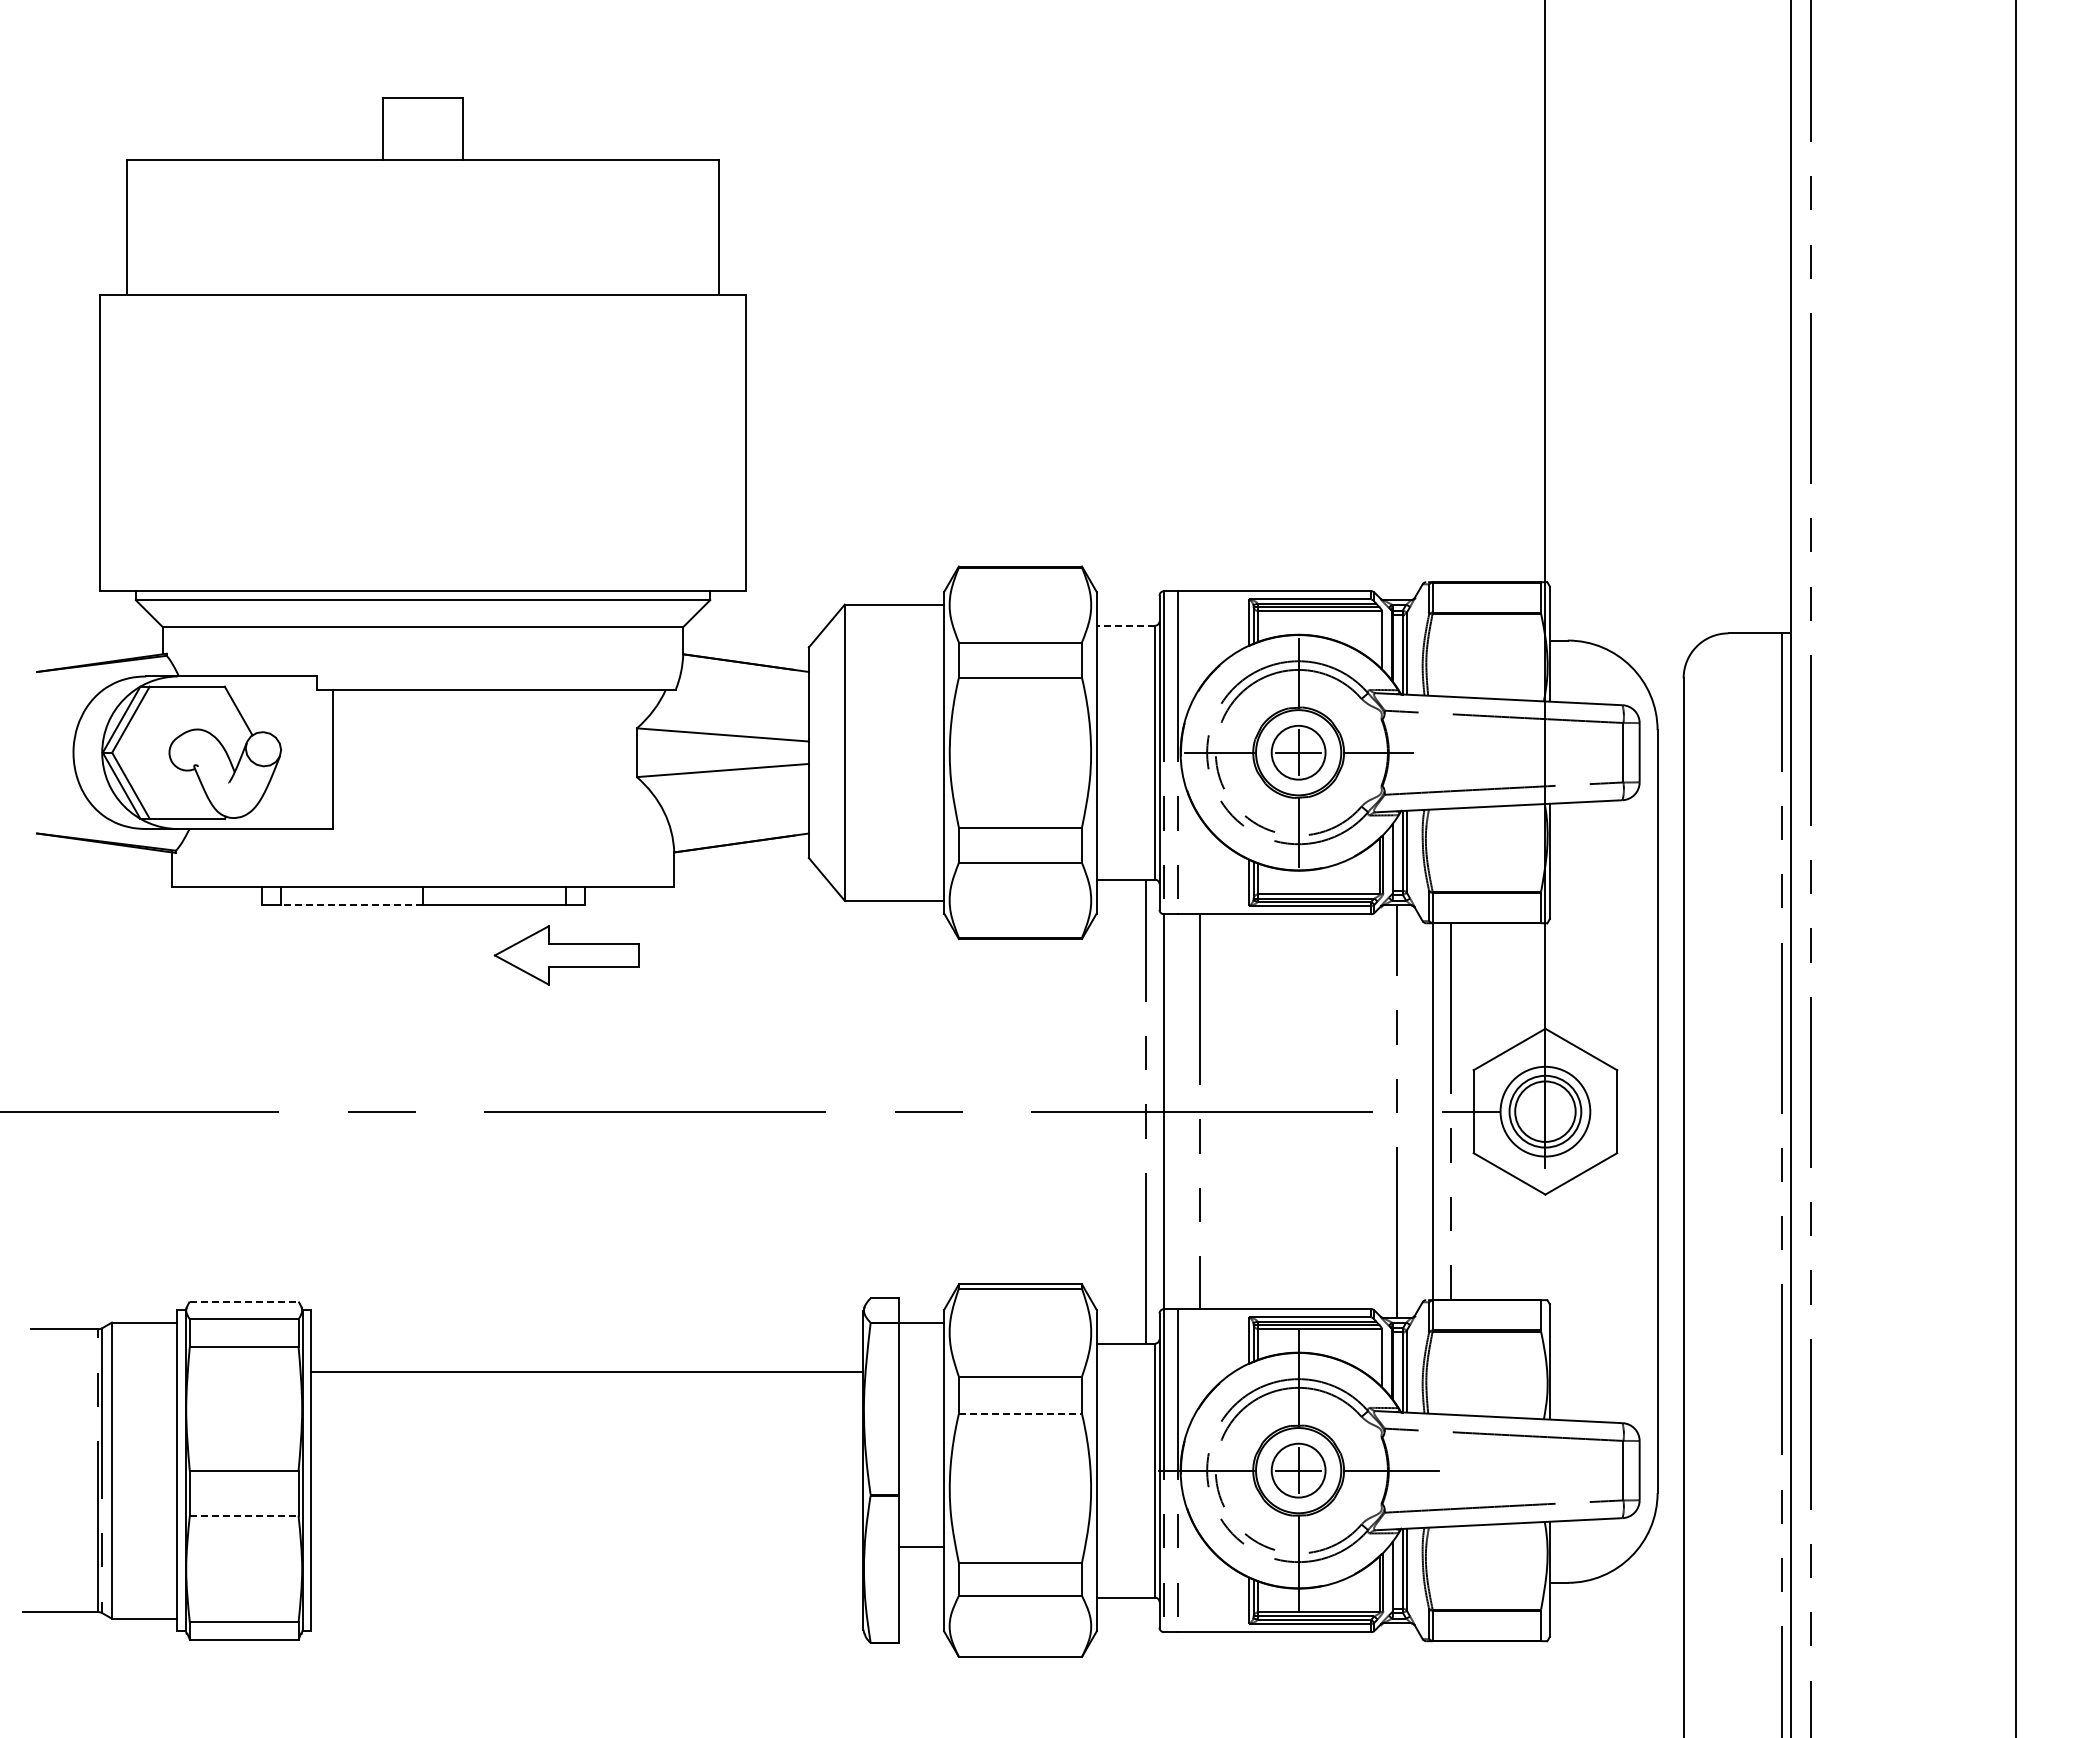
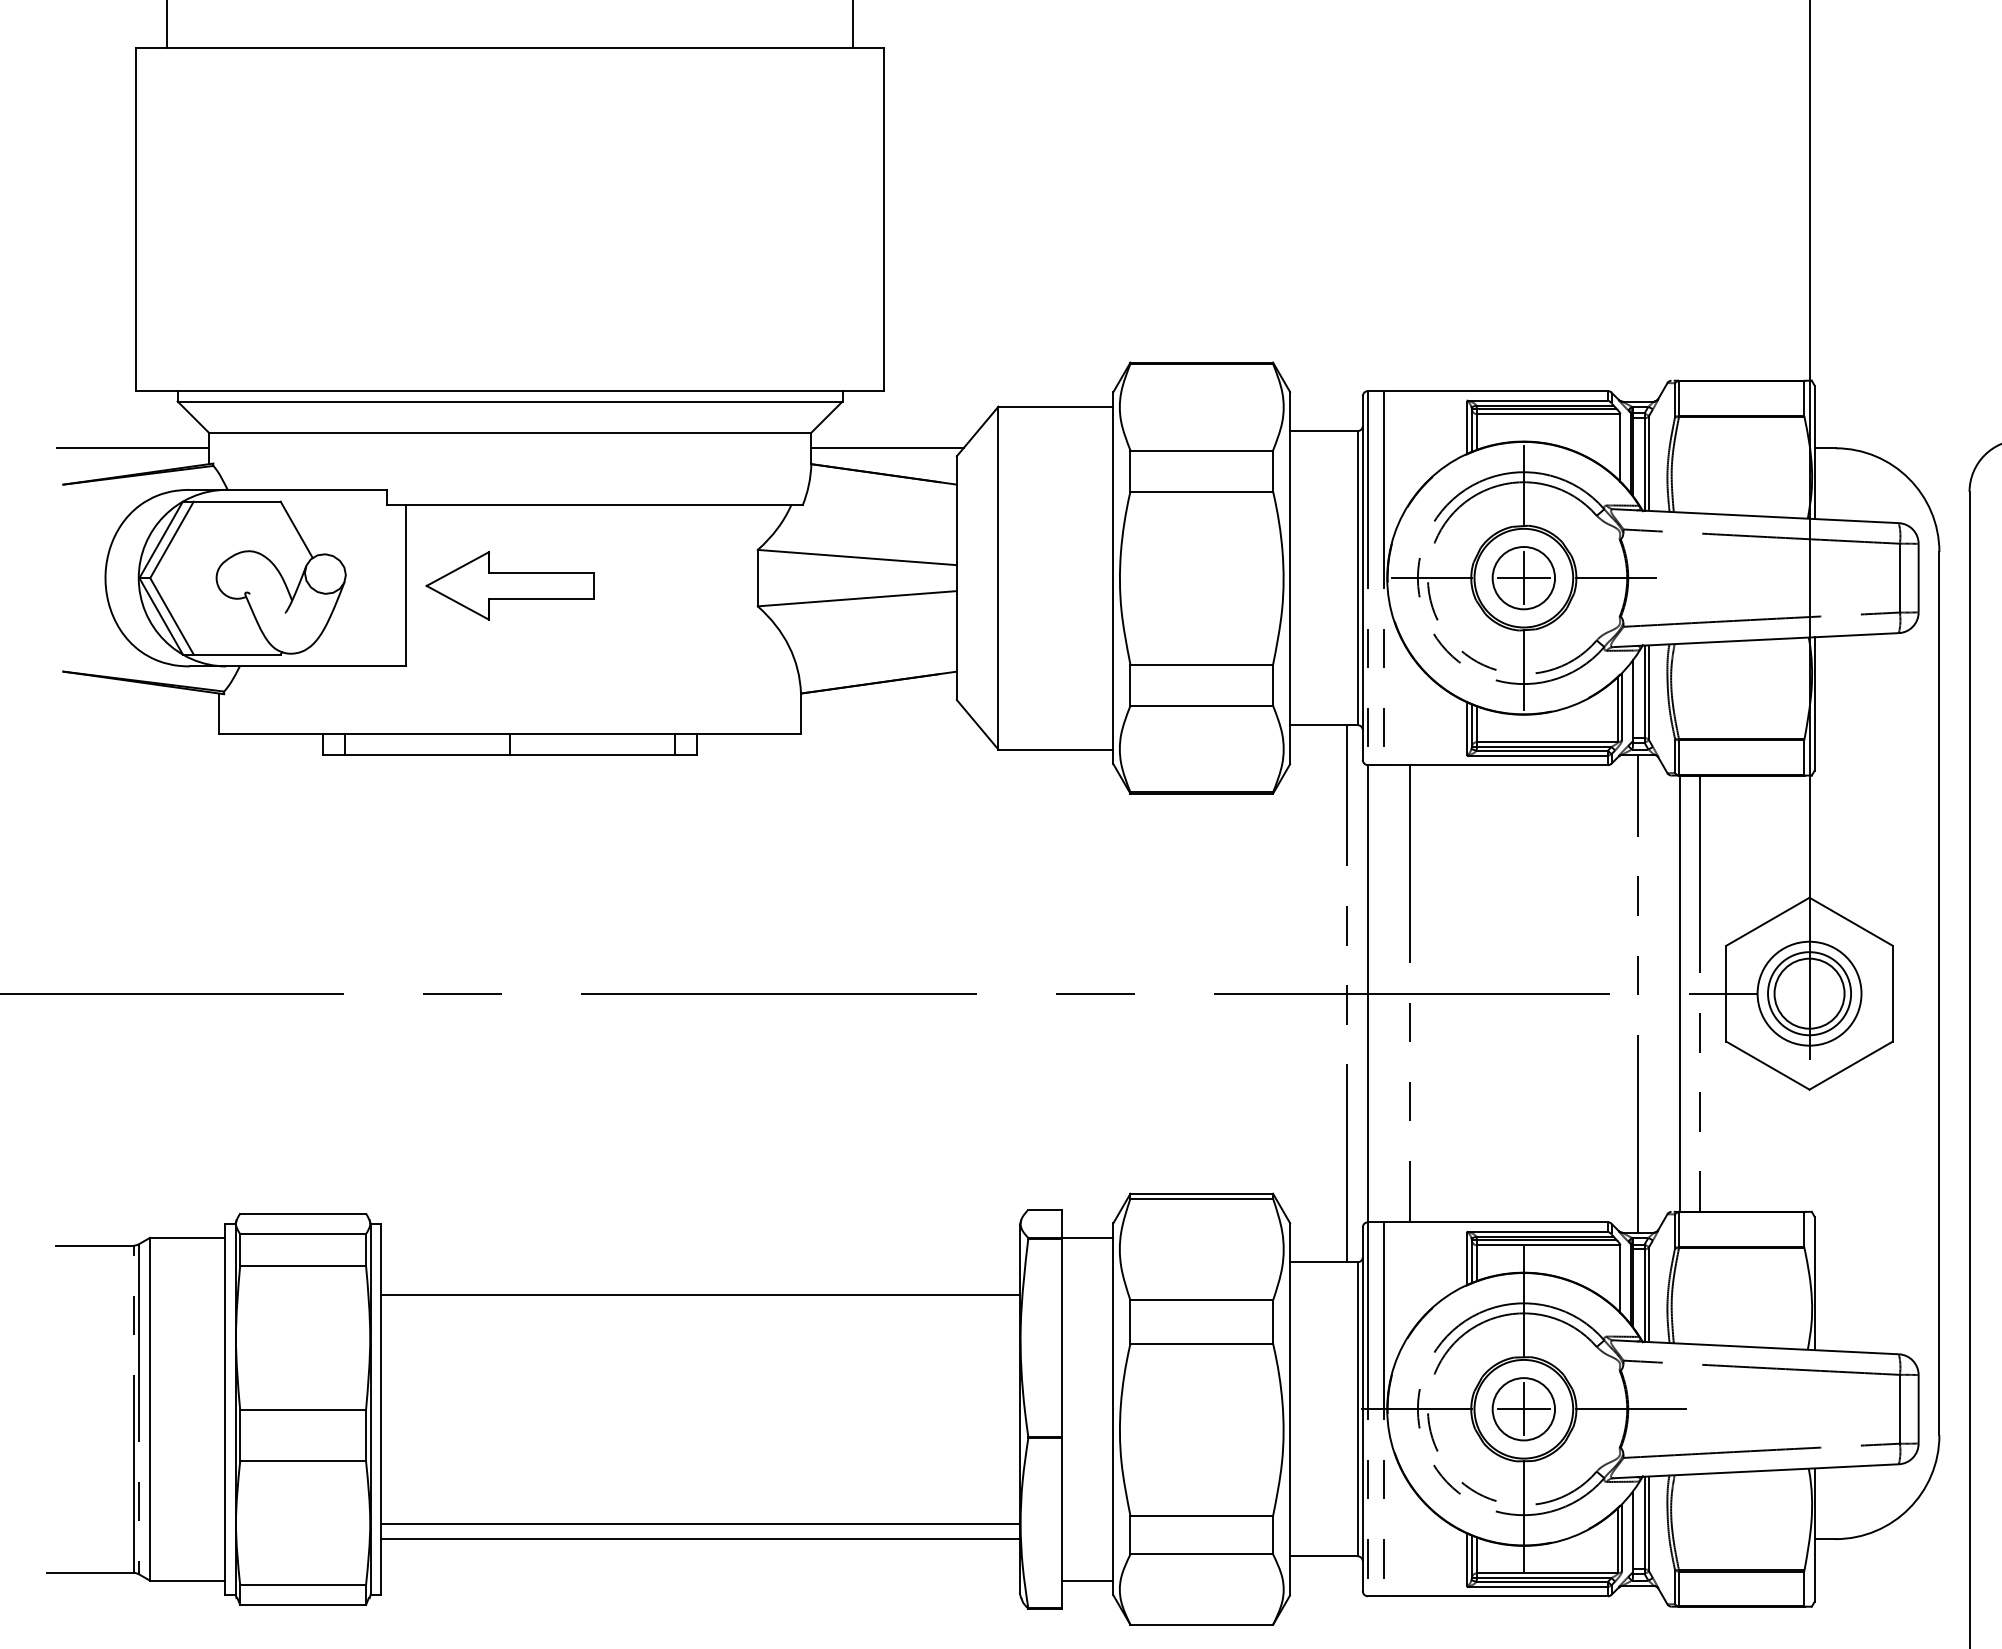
line: (1125, 625) -> (1323, 430), dashed -> solid
line: (96, 640) -> (132, 448), added
line: (748, 640) -> (886, 448), added
line: (351, 905) -> (427, 754), dashed -> solid
part: (566, 955) -> (509, 585), moved
line: (244, 1301) -> (303, 1213), dashed -> solid
line: (1020, 1413) -> (1201, 1343), dashed -> solid
line: (244, 1515) -> (303, 1461), dashed -> solid
line: (921, 1546) -> (1087, 1580), moved
line: (587, 1569) -> (700, 1523), added
line: (587, 1582) -> (700, 1538), added

